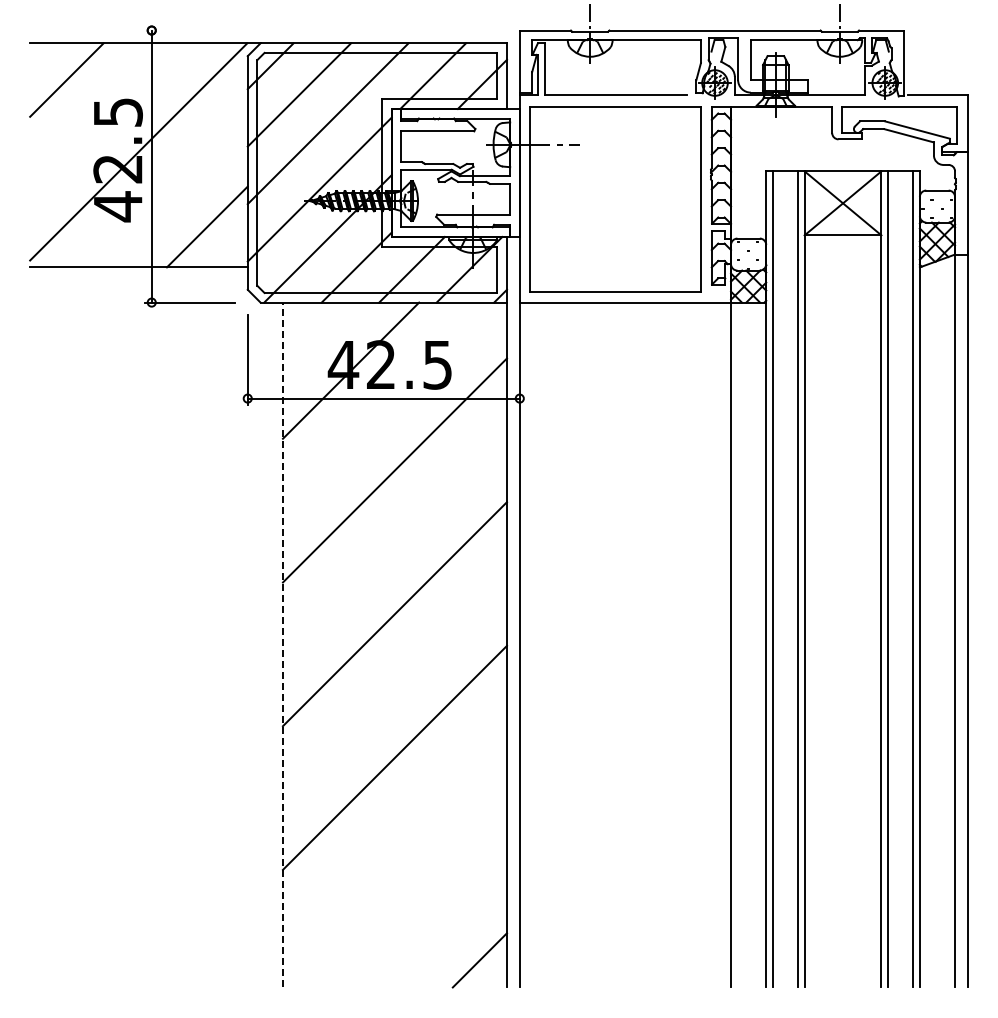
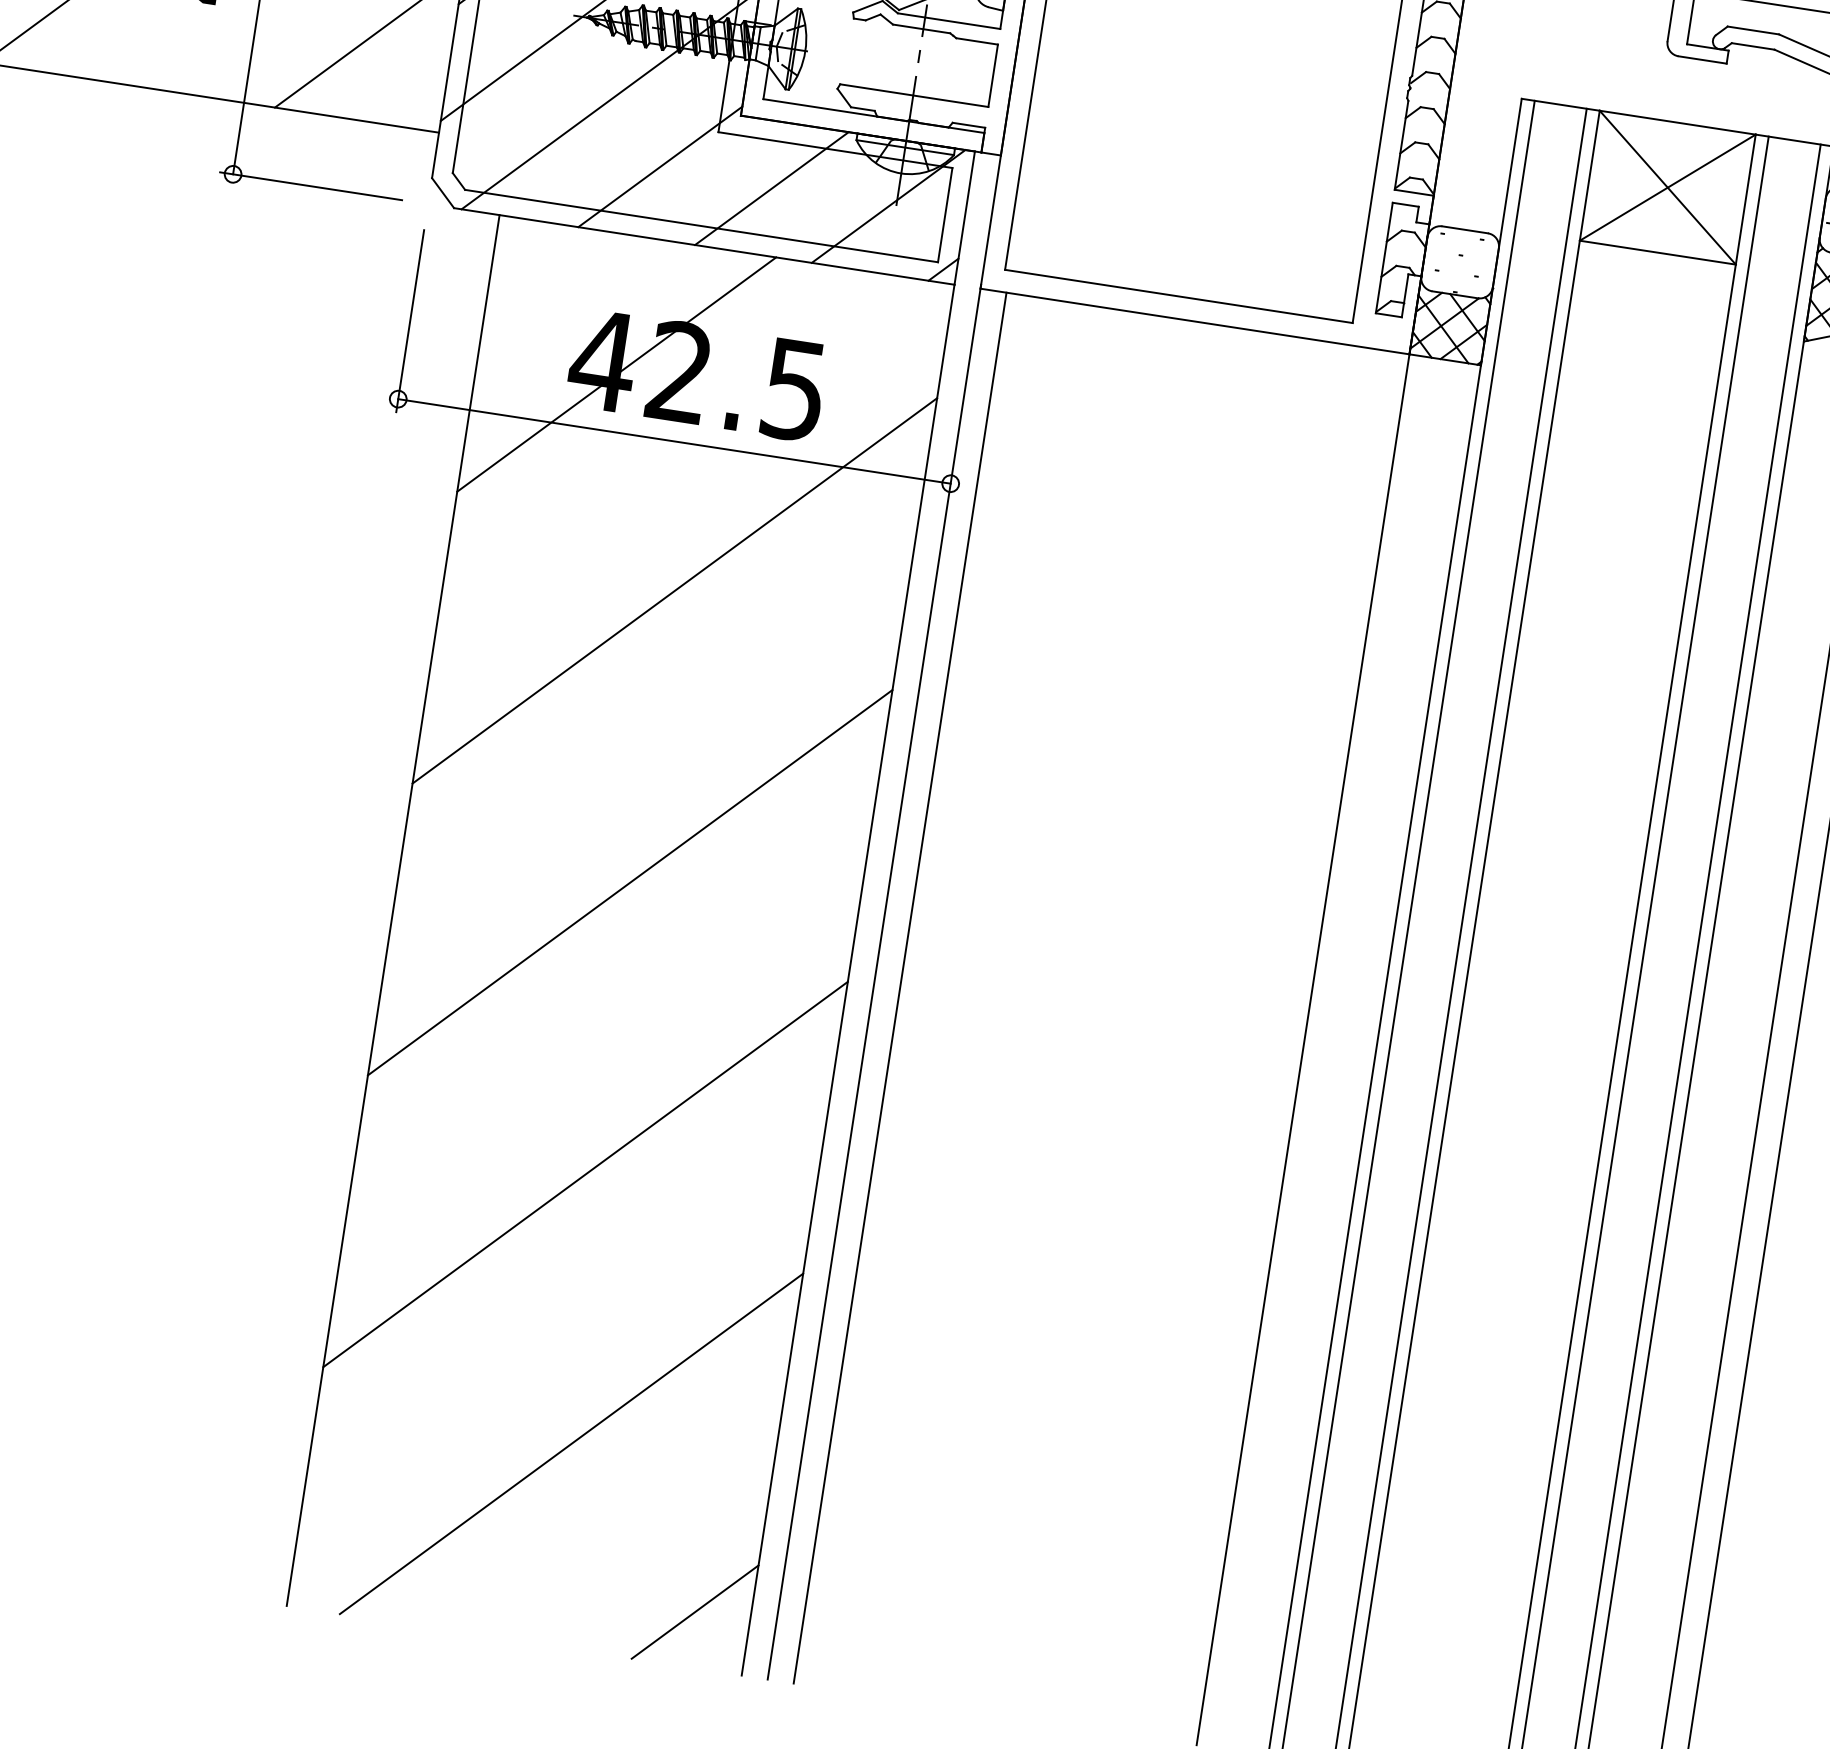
line: (282, 644) -> (392, 909), dashed -> solid
line: (532, 644) -> (900, 987), added
line: (408, 888) -> (572, 1443), added

